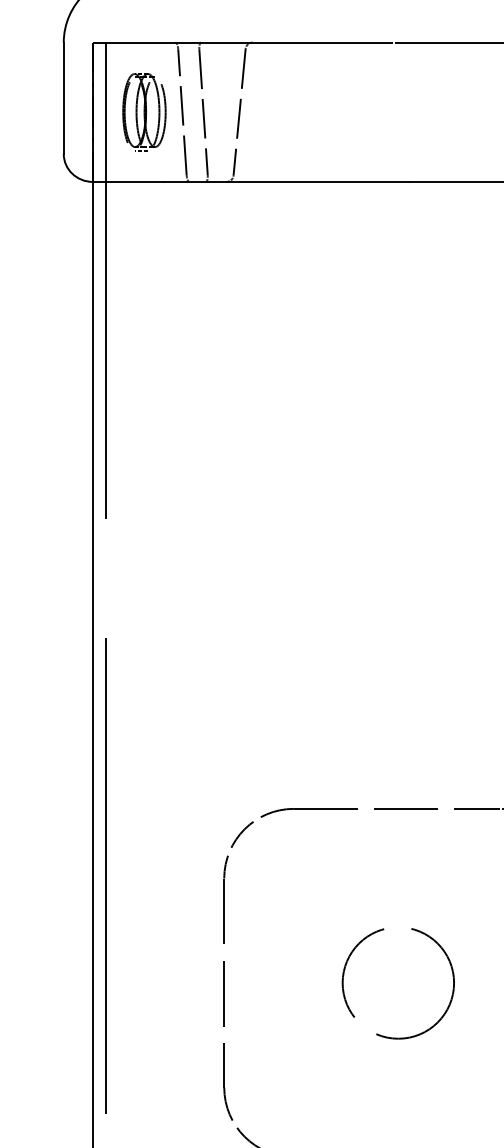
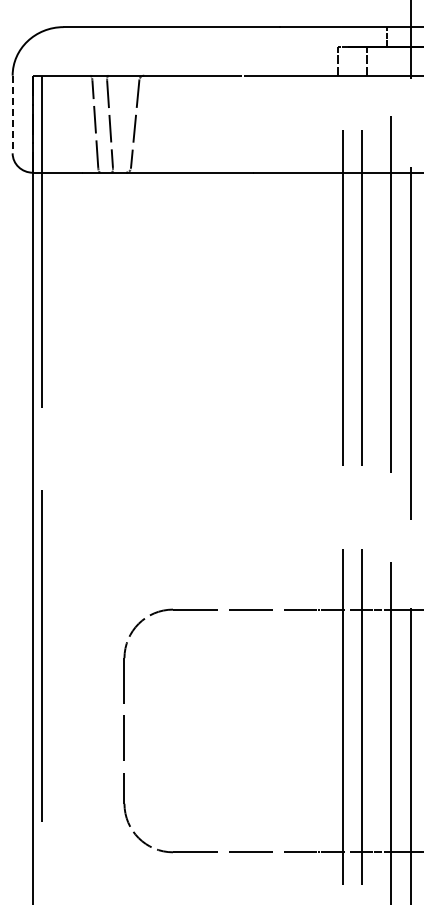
line: (63, 98) -> (12, 114), solid -> dashed
part: (143, 111) -> (68, 123), removed
circle: (397, 983) -> (245, 731), removed

